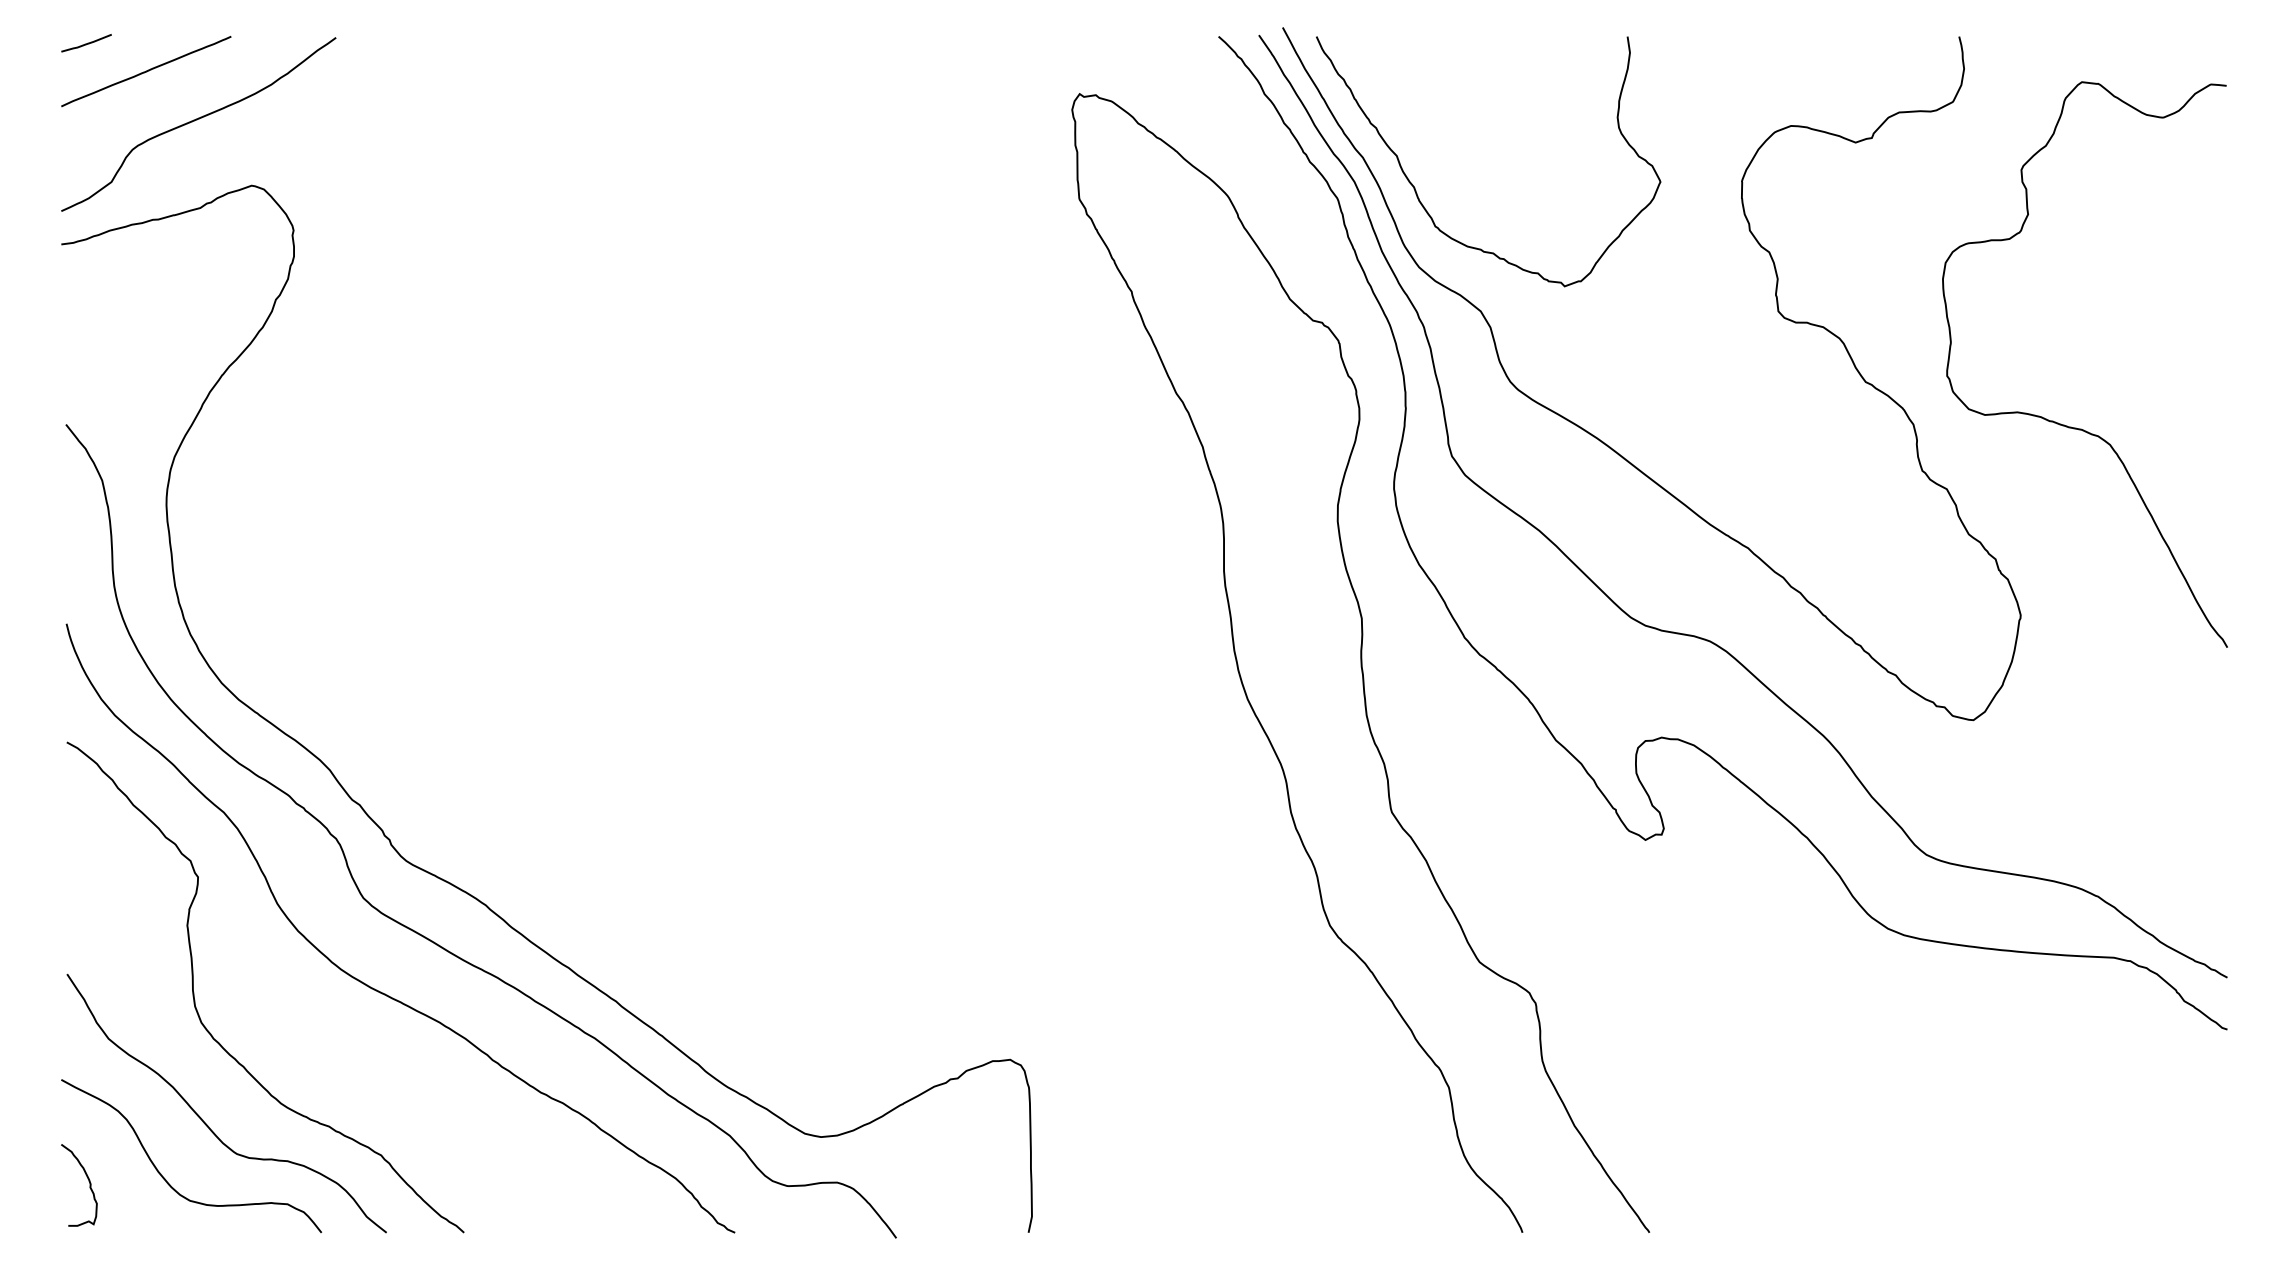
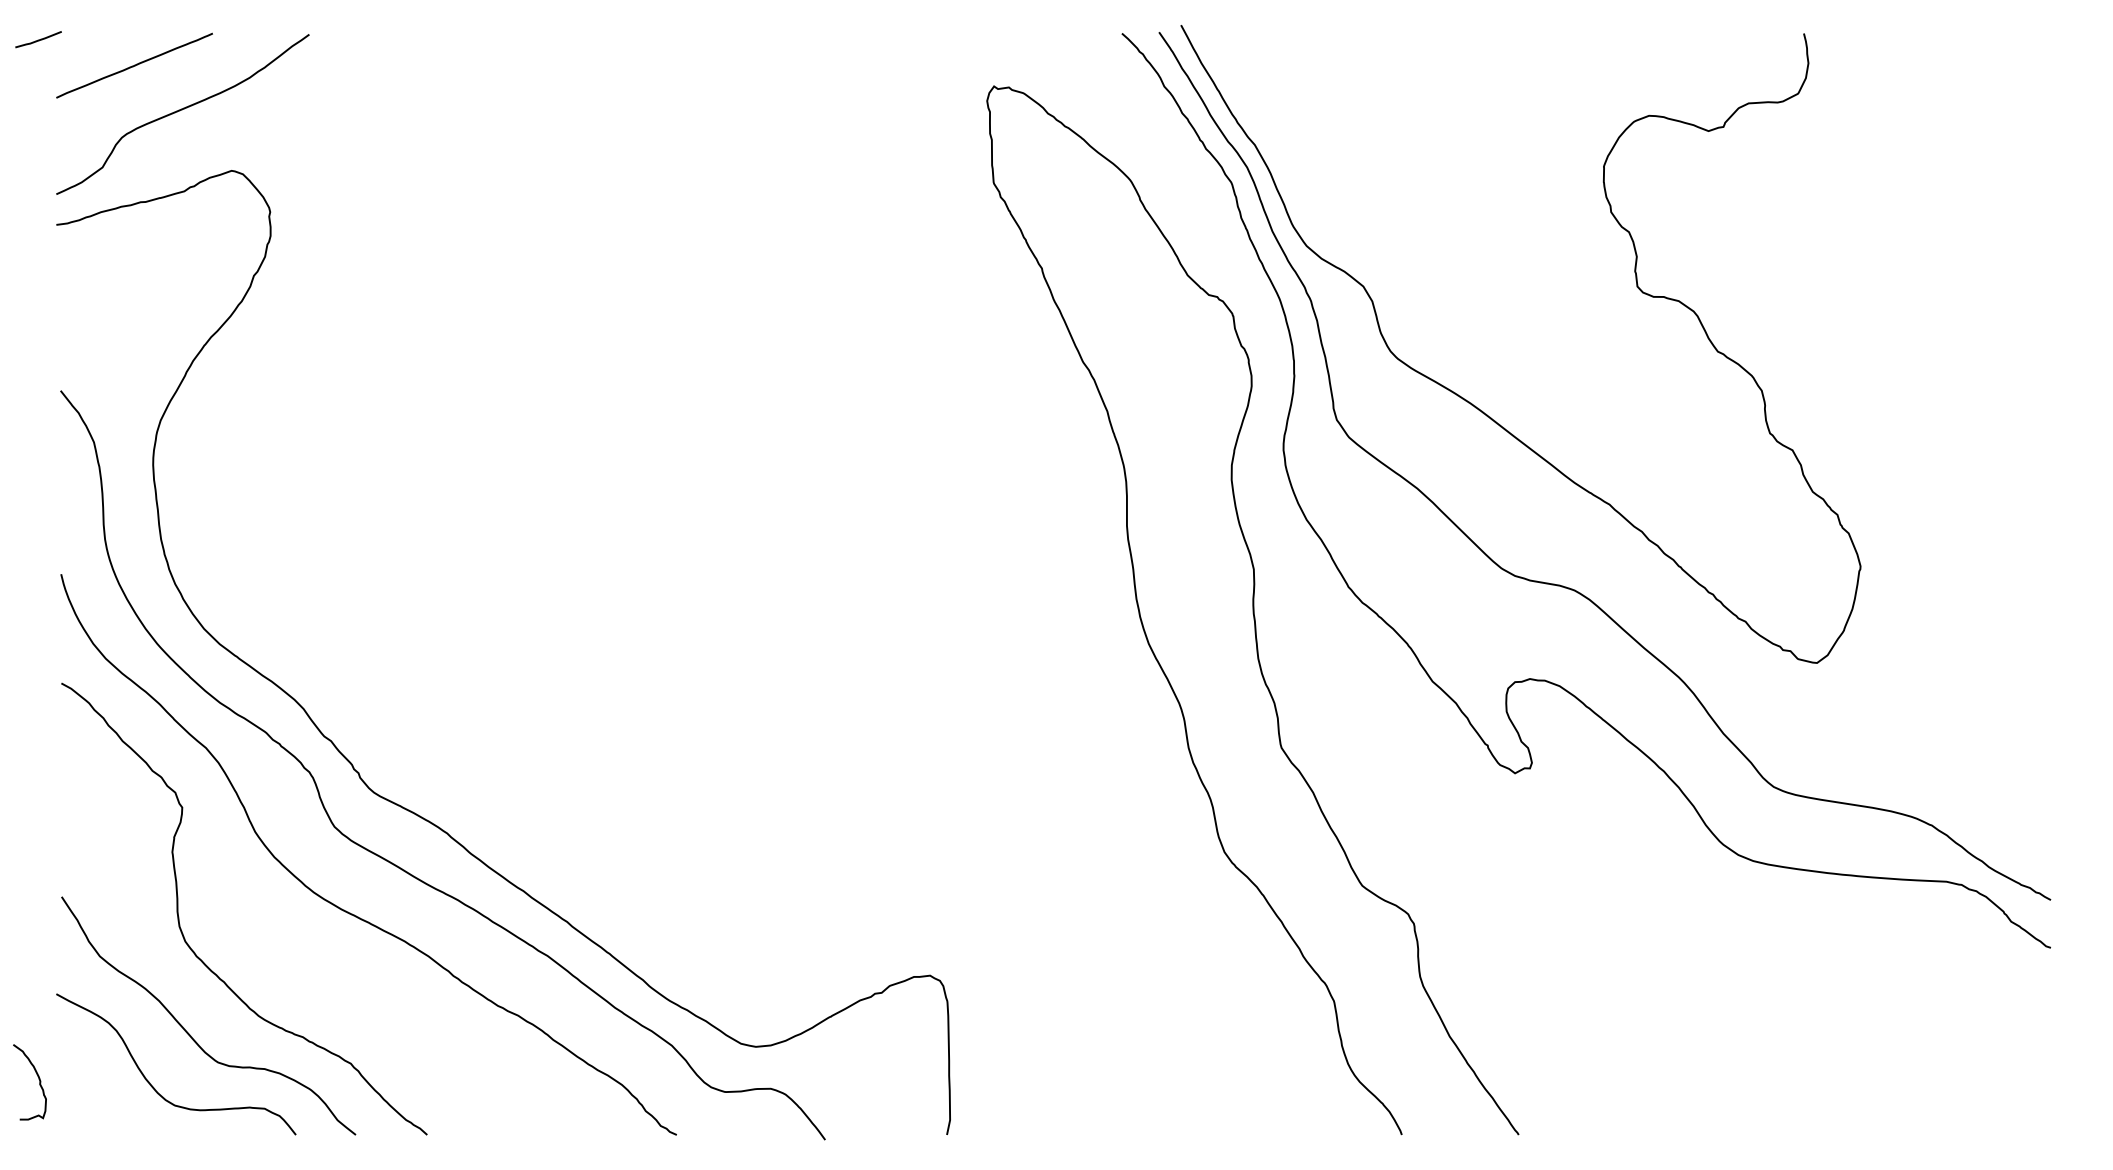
line: (86, 43) -> (38, 39), moved
curve: (1416, 190) -> (1304, 175), removed
curve: (2064, 424) -> (1900, 390), removed
curve: (88, 1182) -> (38, 1079), moved

